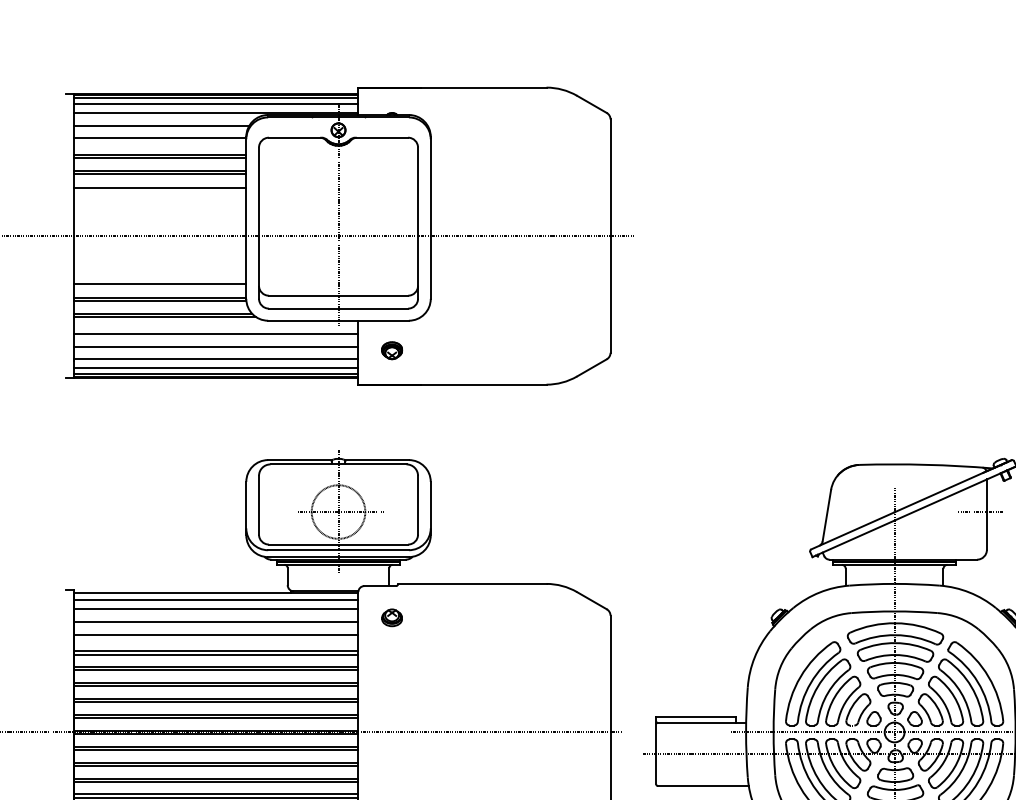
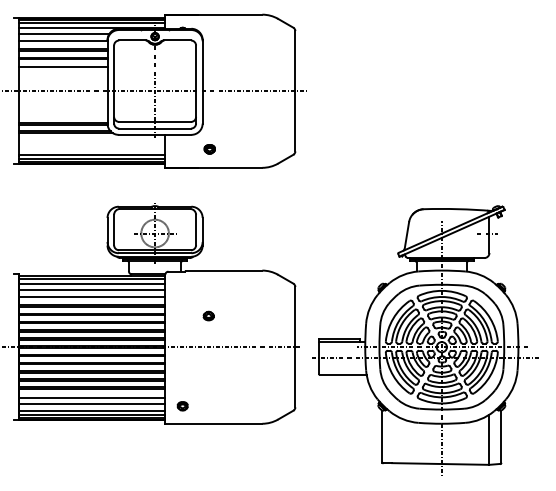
line: (158, 283) -> (62, 115), removed
line: (215, 333) -> (91, 141), removed
line: (215, 347) -> (91, 148), removed
part: (391, 351) -> (209, 149), moved
part: (391, 616) -> (208, 315), moved

